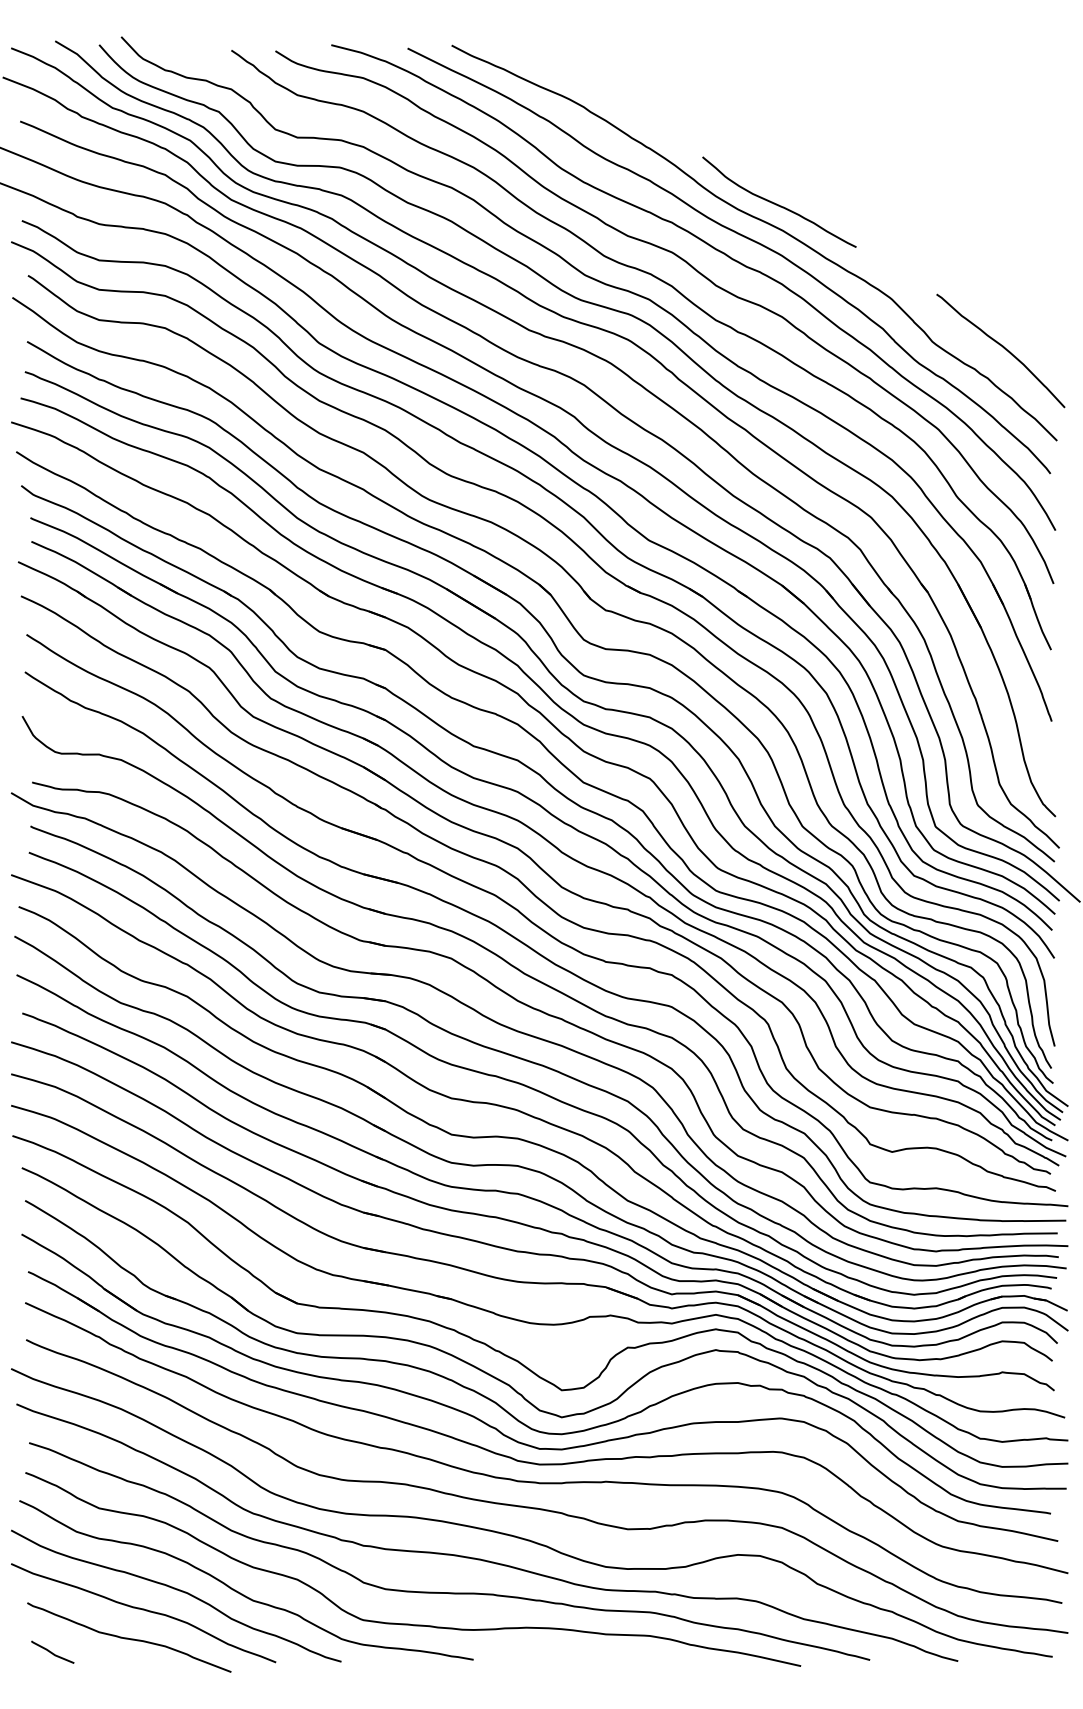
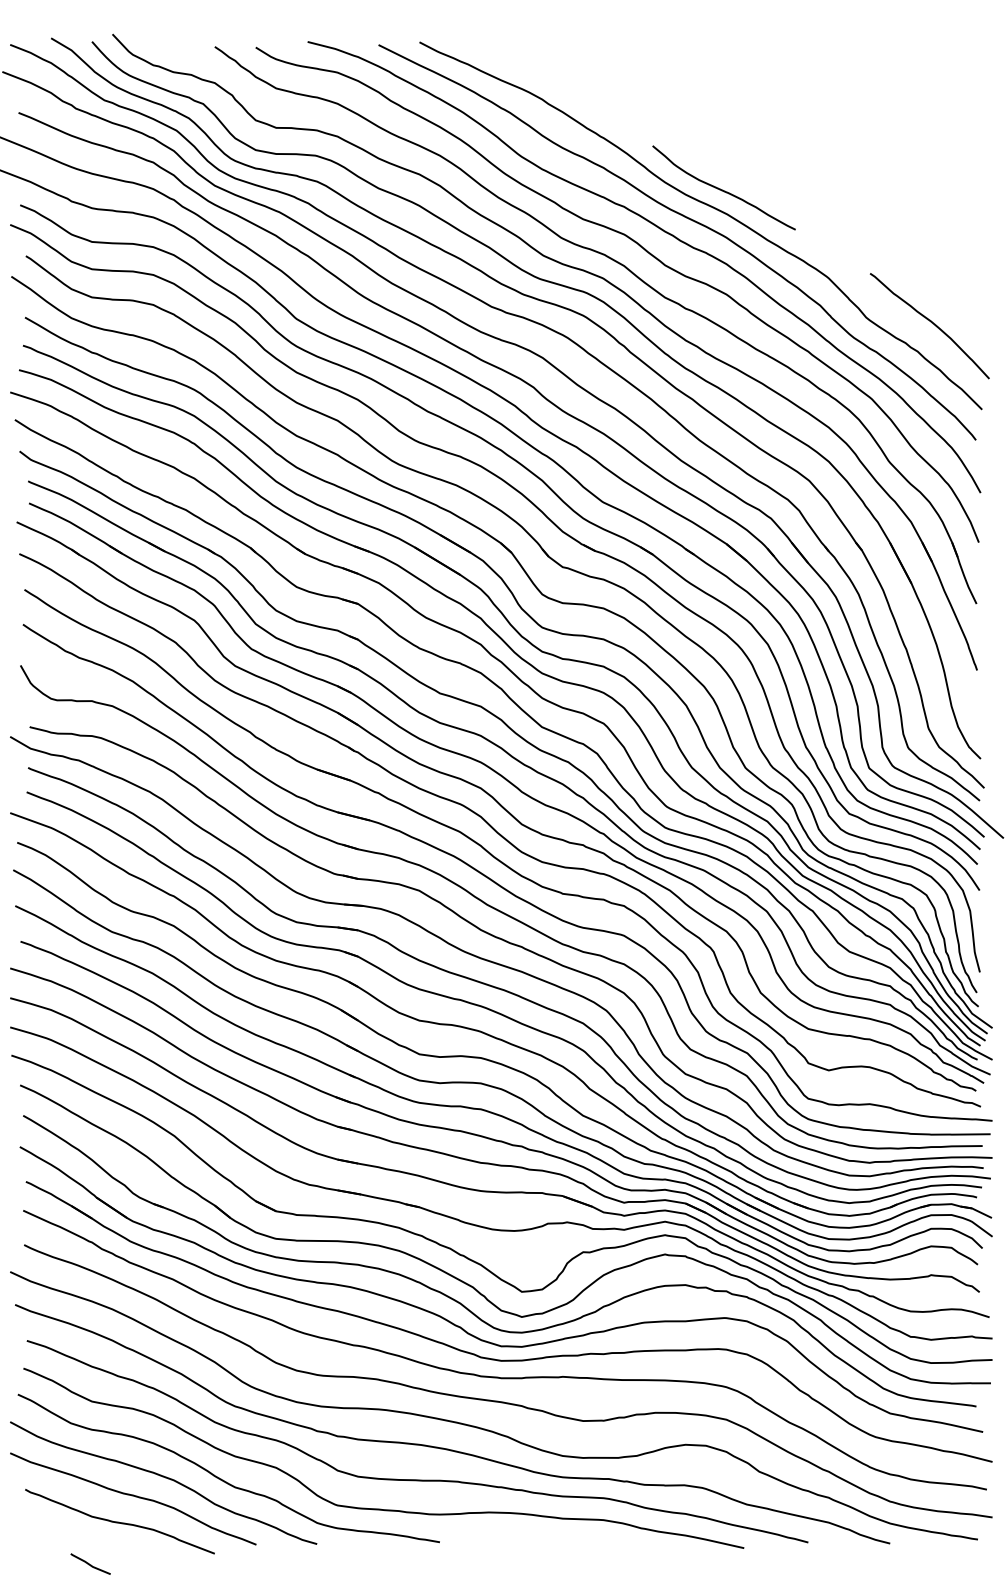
line: (51, 1651) -> (89, 1563), moved

